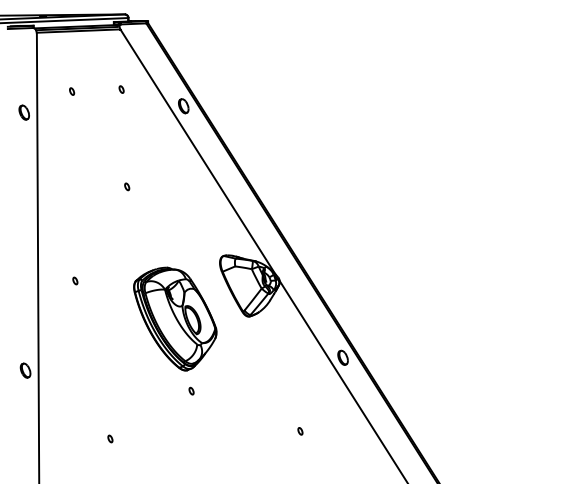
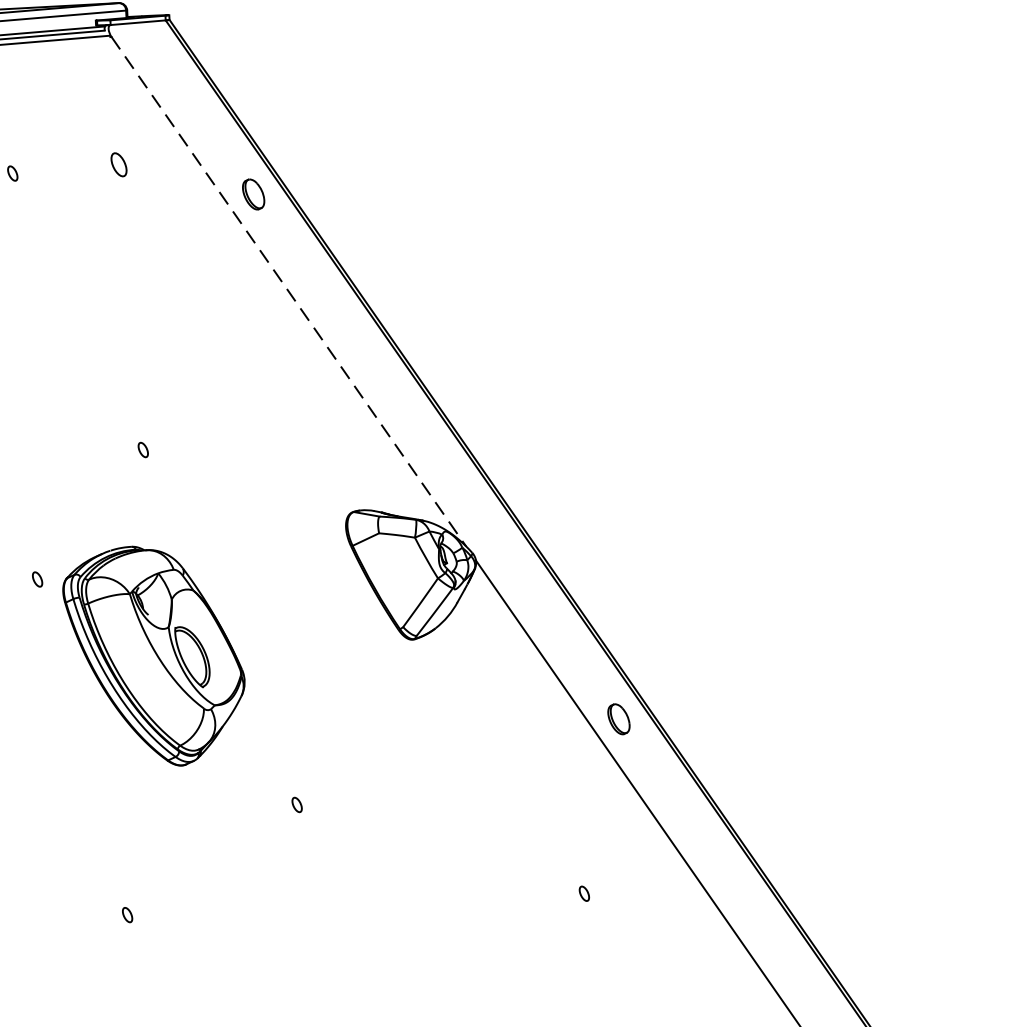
part: (121, 89) -> (118, 164), size x1.6
line: (198, 152) -> (289, 292), solid -> dashed
part: (127, 186) -> (143, 449), moved
part: (175, 318) -> (155, 654), moved
part: (300, 431) -> (584, 894), moved

